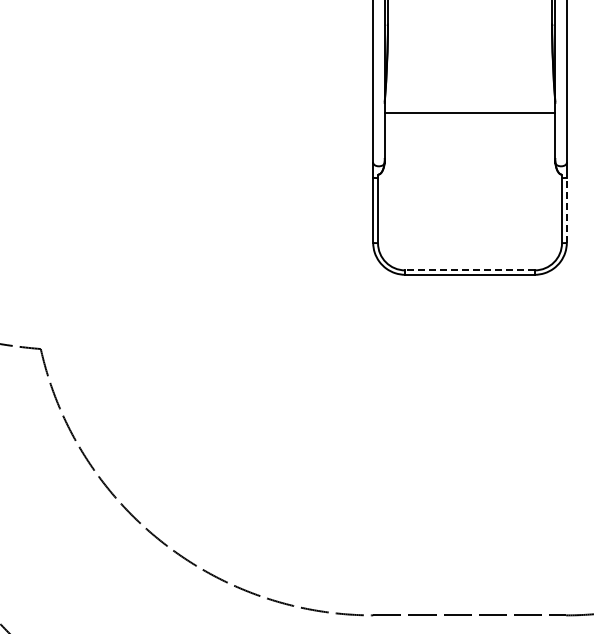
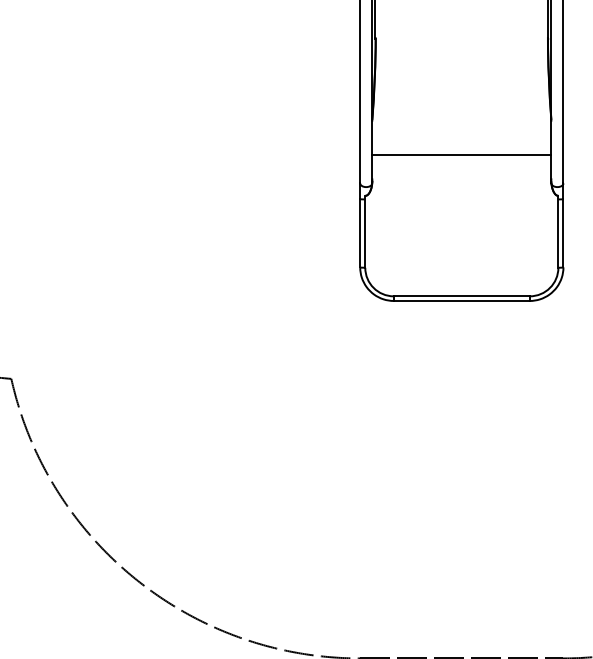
line: (469, 112) -> (461, 154), moved
line: (566, 210) -> (563, 233), dashed -> solid
line: (470, 270) -> (462, 296), dashed -> solid

